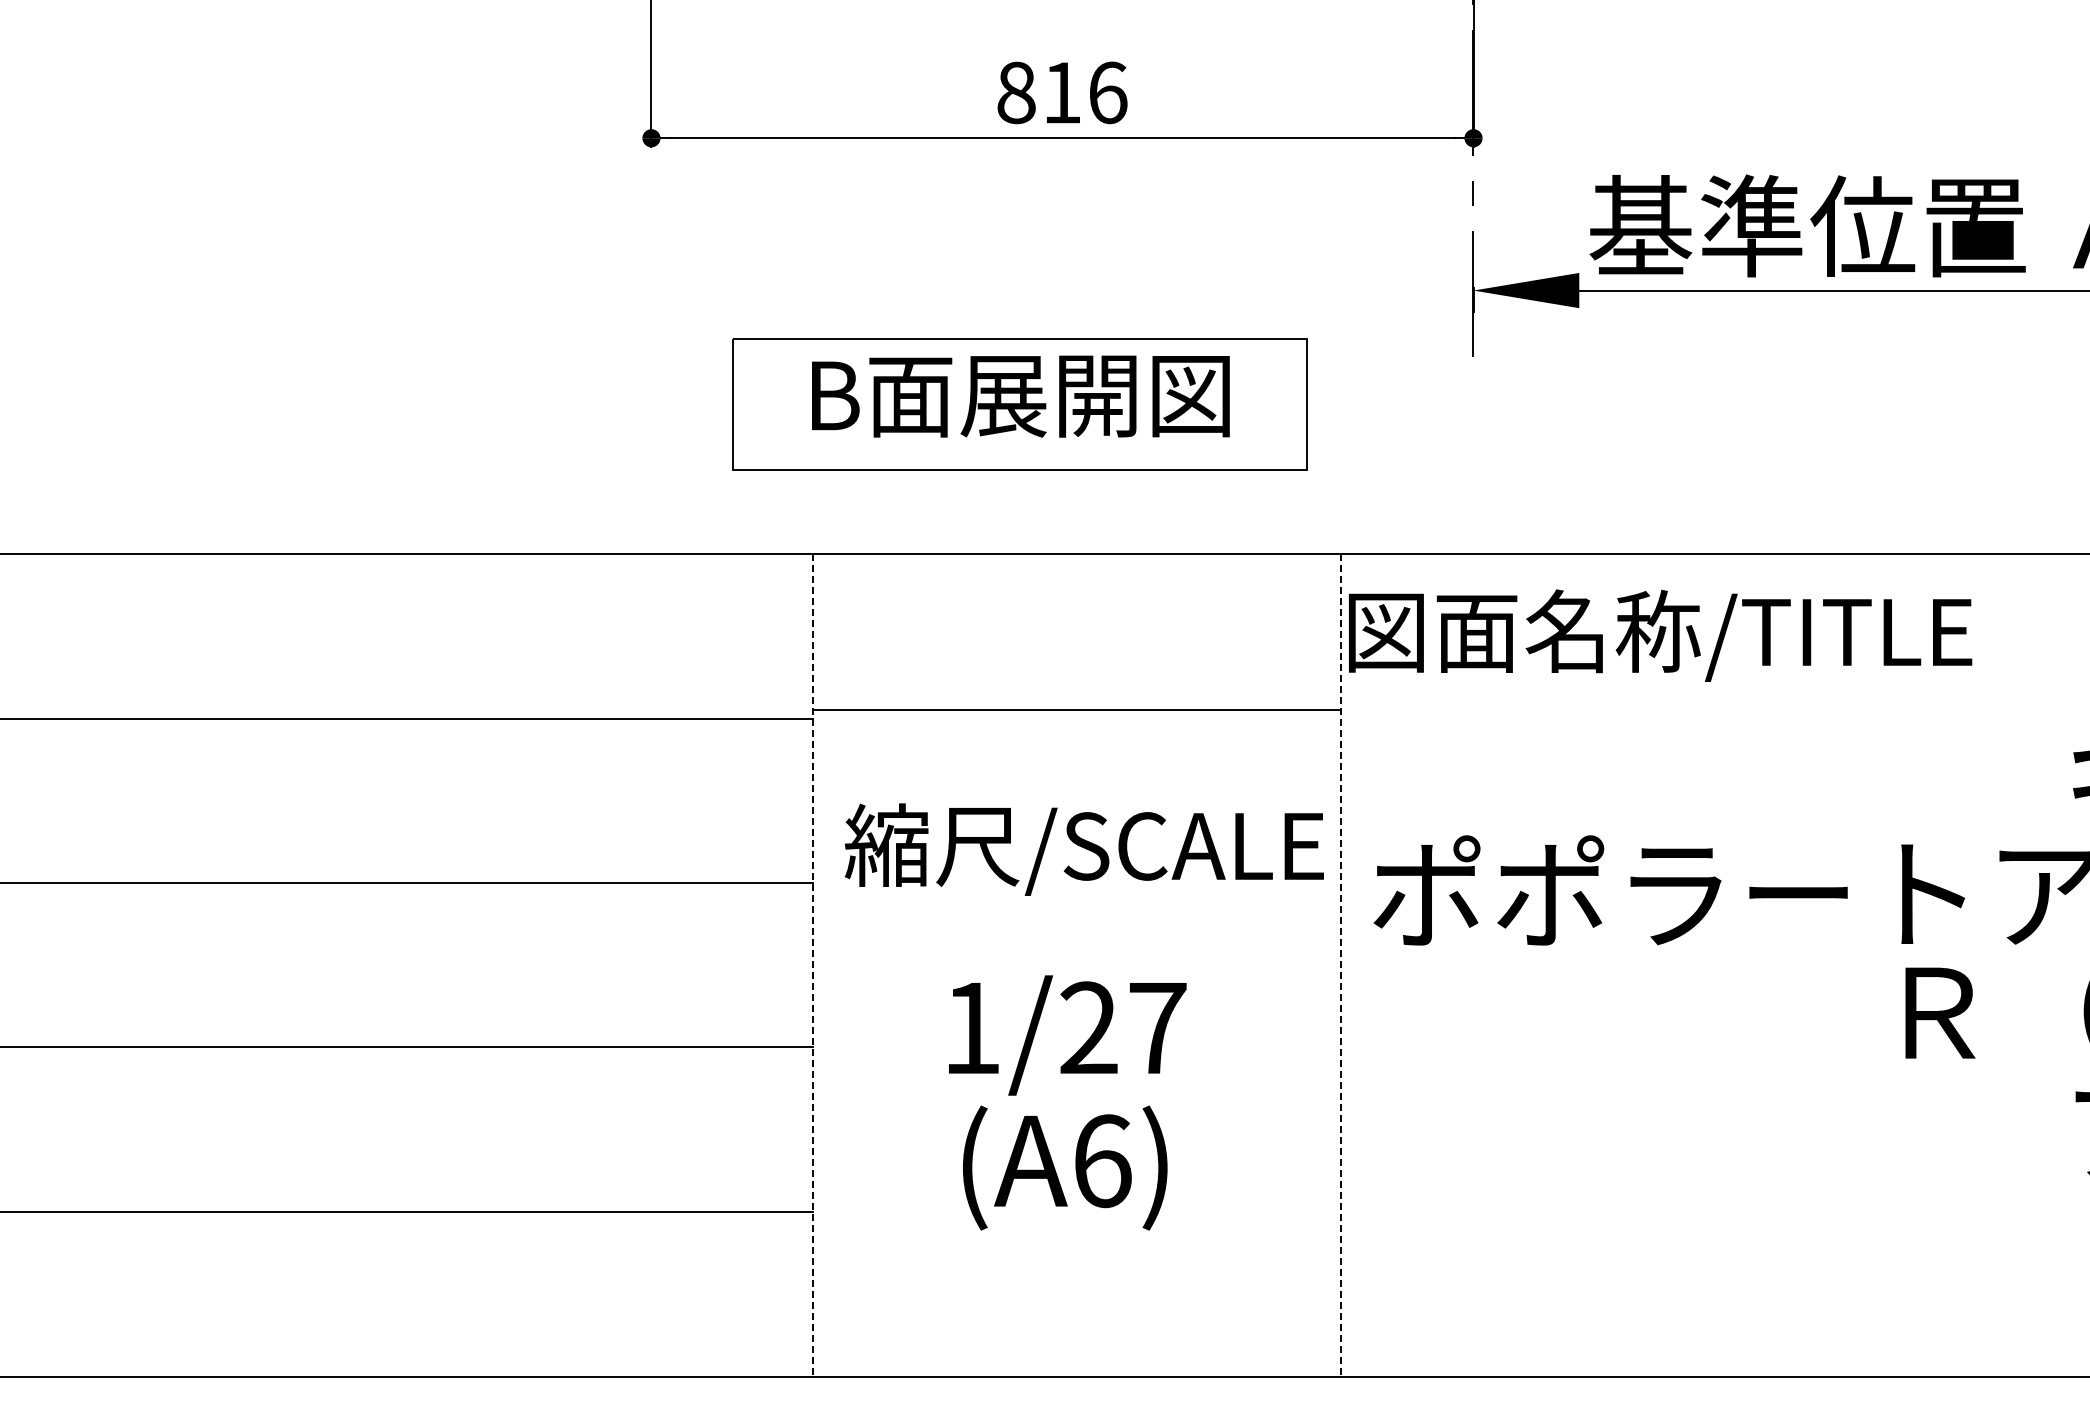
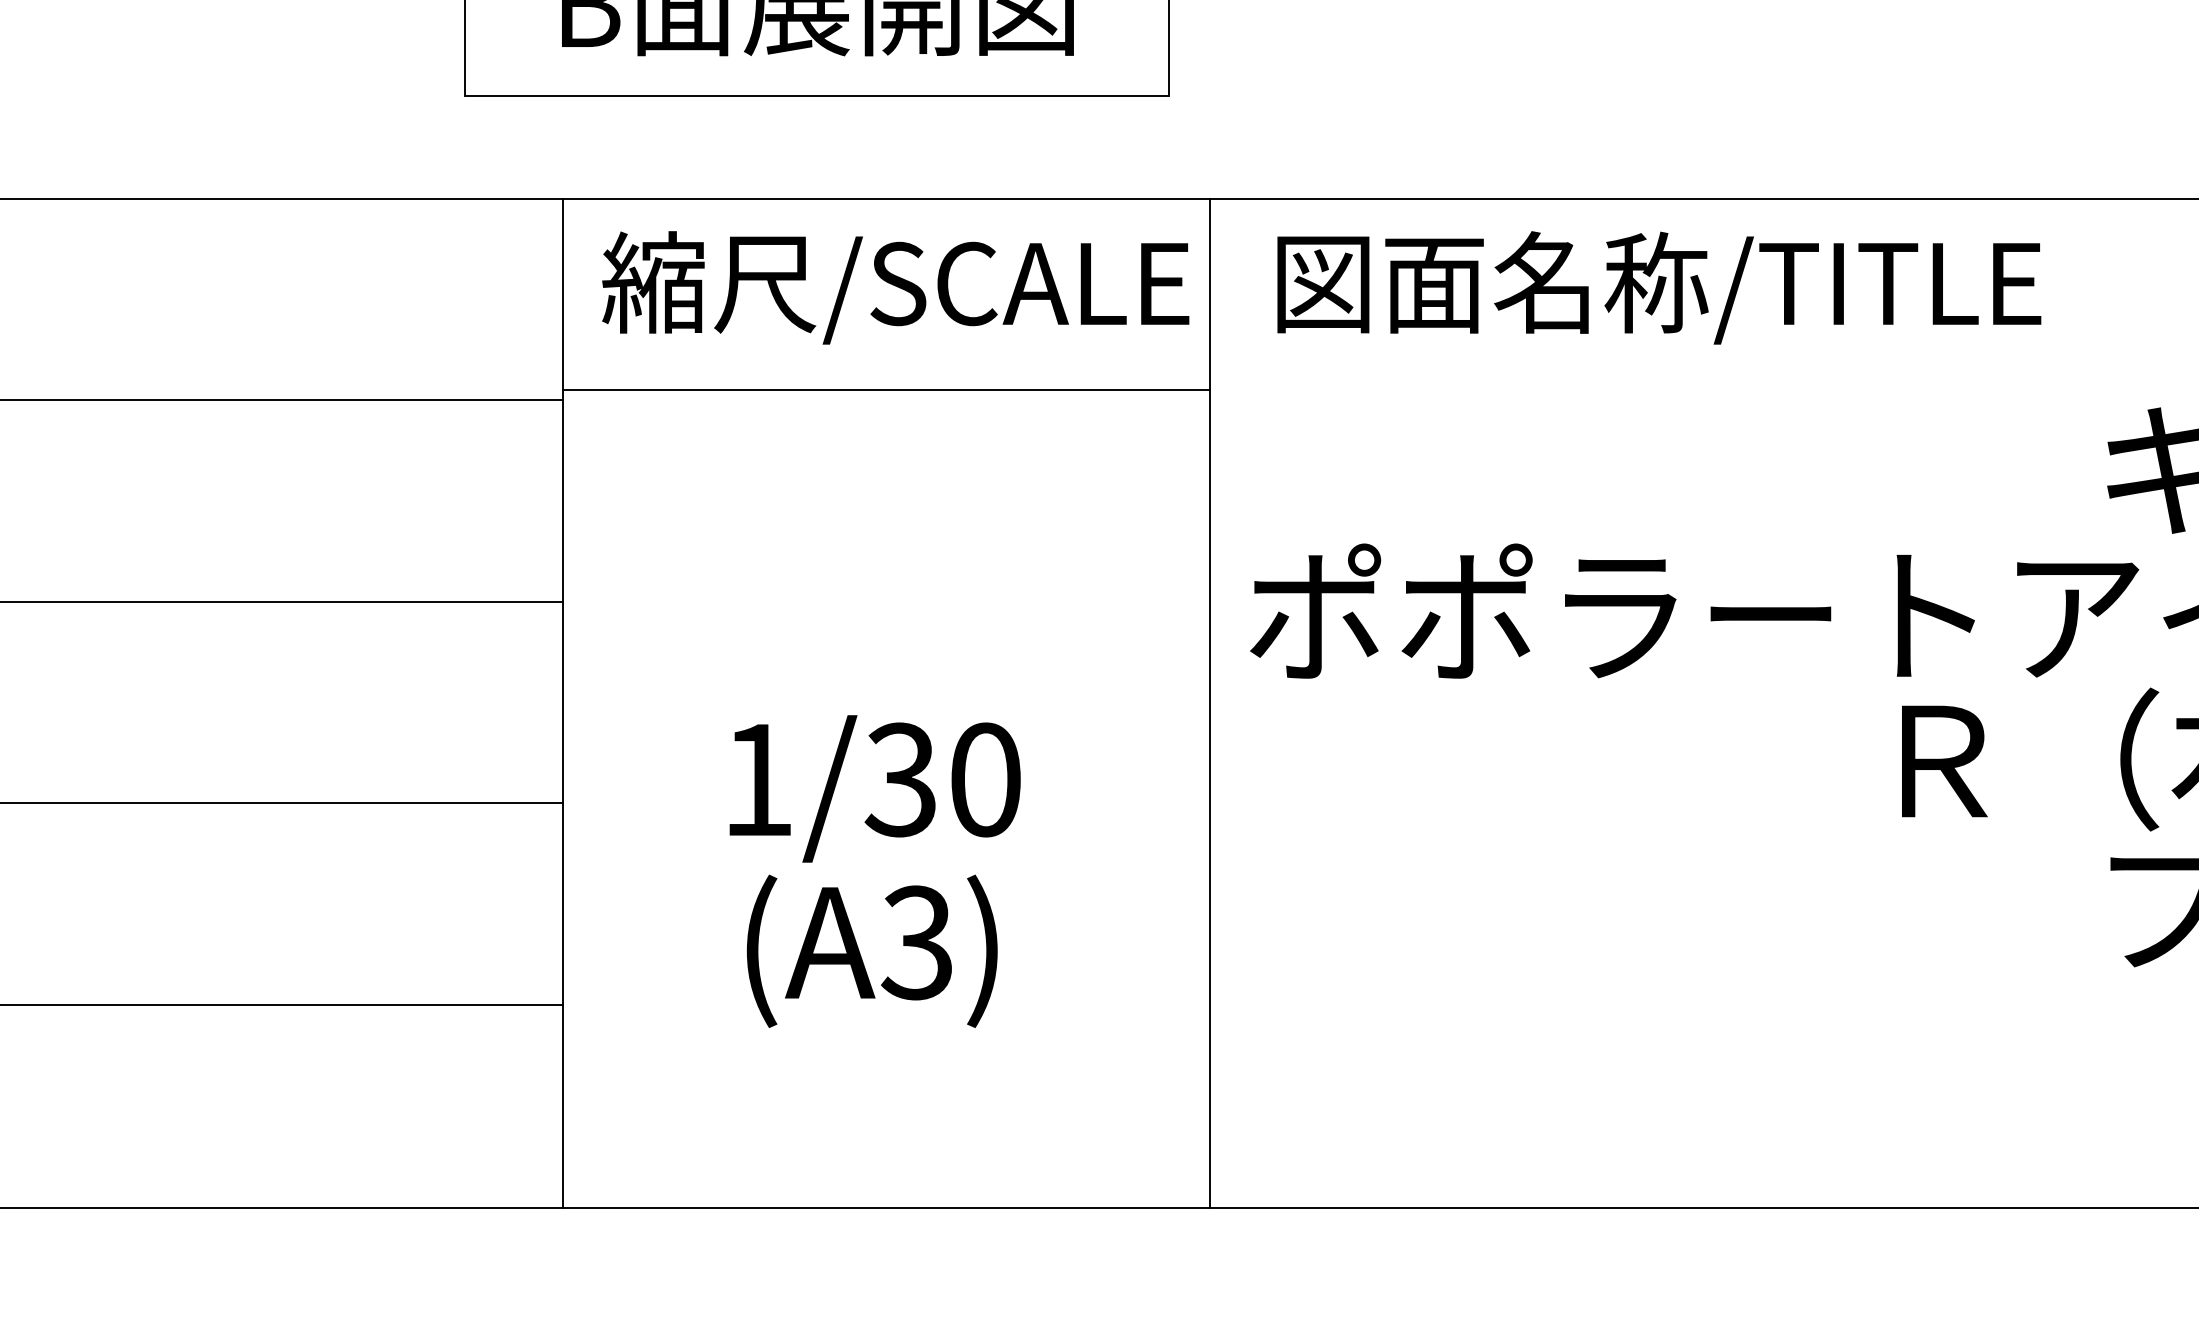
text: (1660, 635) -> (1659, 287), moved
text: (1083, 849) -> (894, 287), moved
line: (813, 966) -> (563, 704), dashed -> solid
line: (1340, 966) -> (1209, 704), dashed -> solid
text: (1122, 1028) -> (942, 780), 1/27 -> 1/30
text: (1101, 1161) -> (916, 943), (A6) -> (A3)

